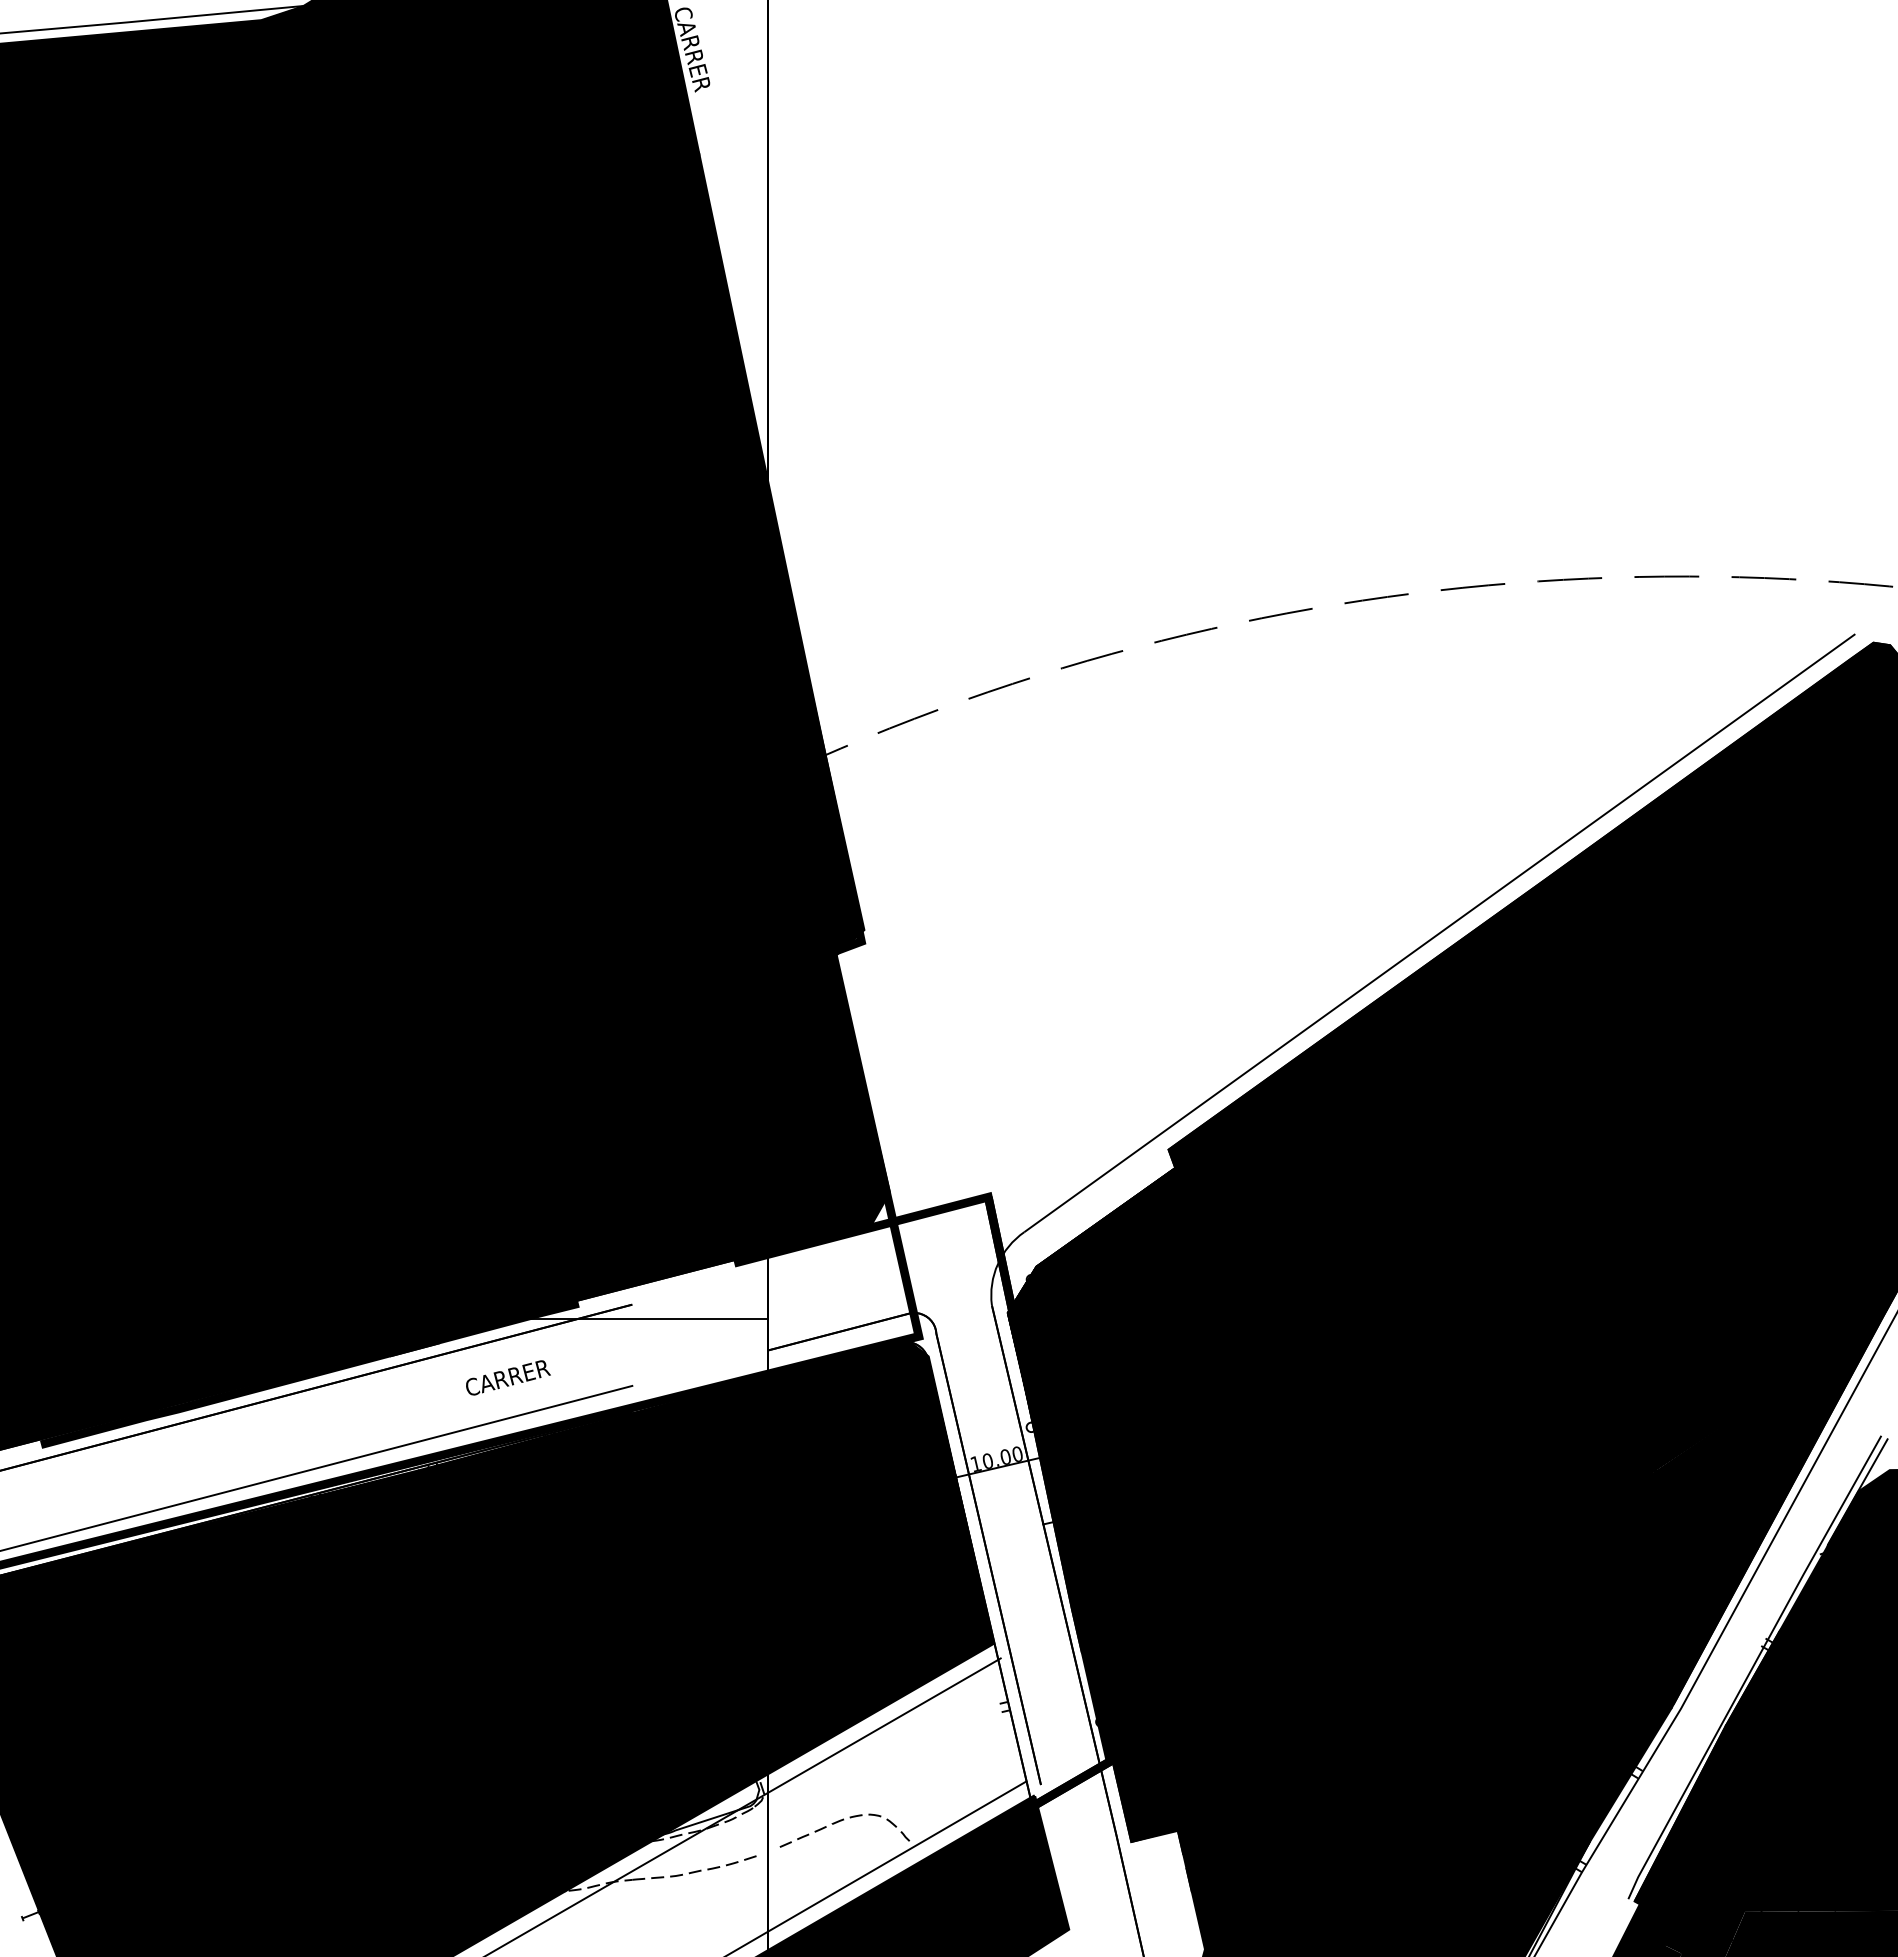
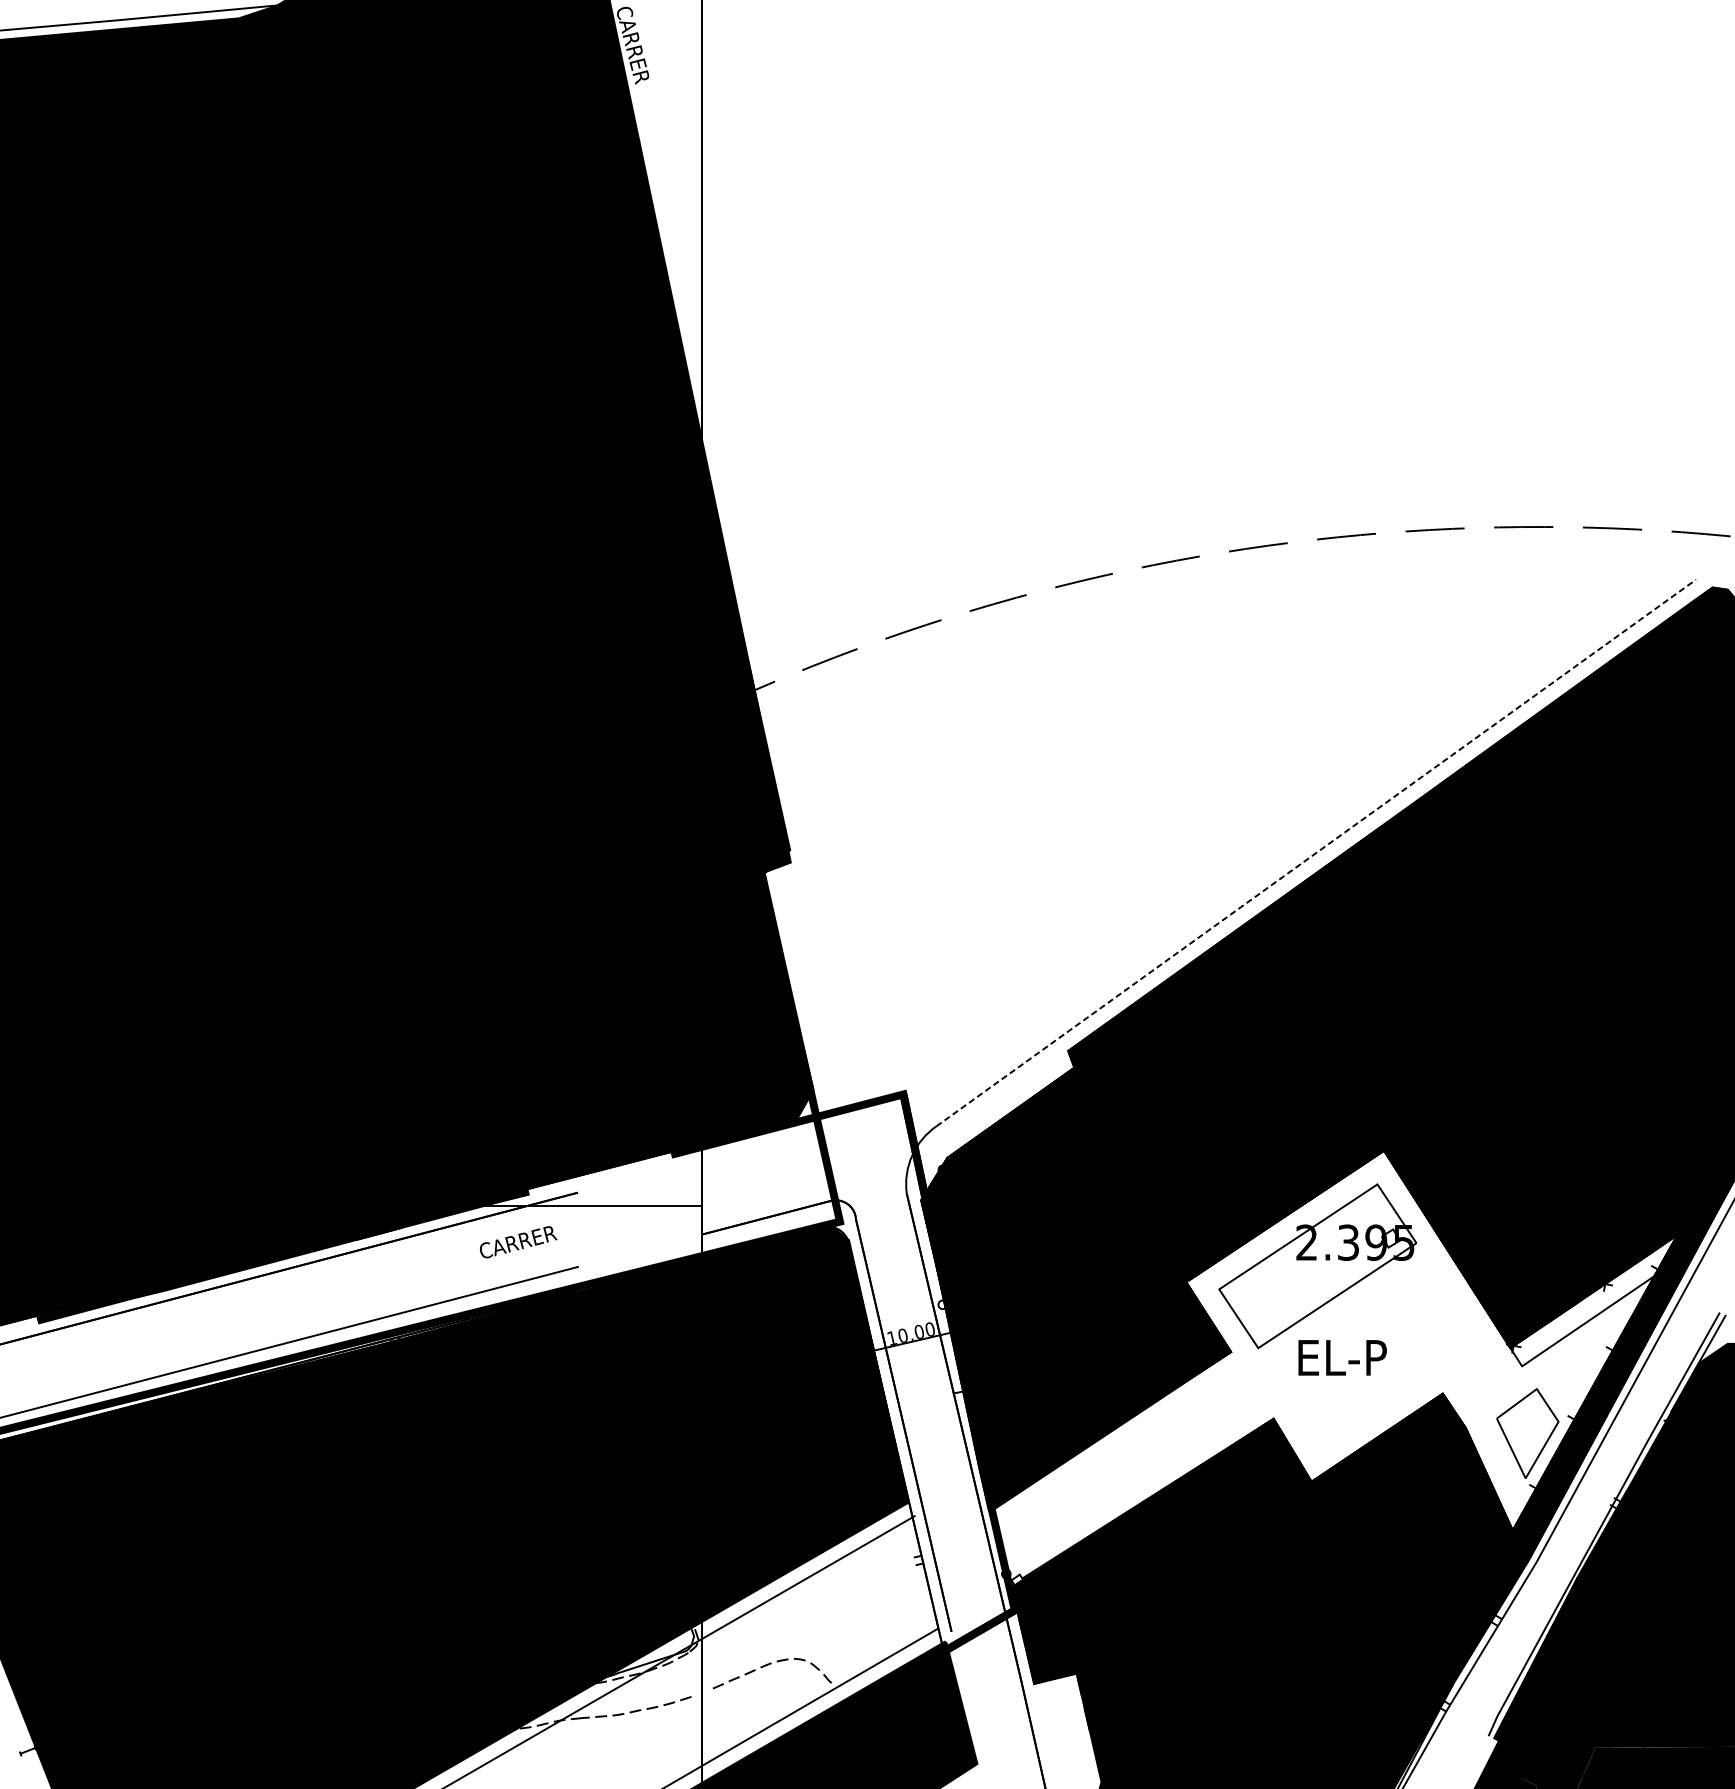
line: (1439, 933) -> (1315, 853), solid -> dashed
text: (508, 1377) -> (518, 1241), moved
fill: (1460, 1497) -> (1335, 1368), removed

